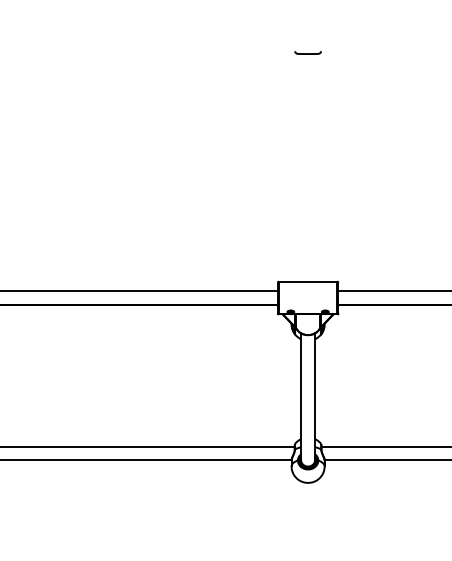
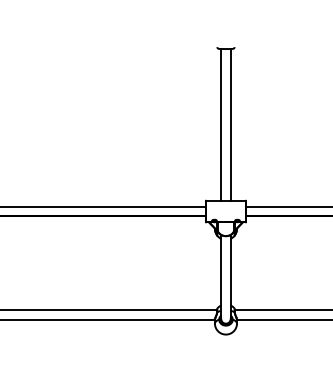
line: (301, 167) -> (221, 124), added
line: (314, 167) -> (230, 124), added

